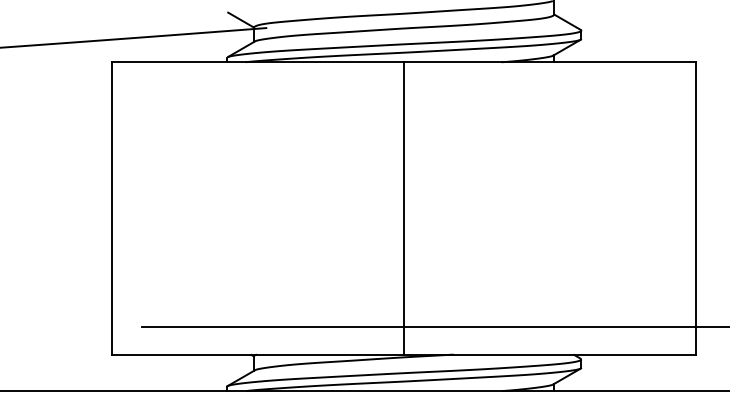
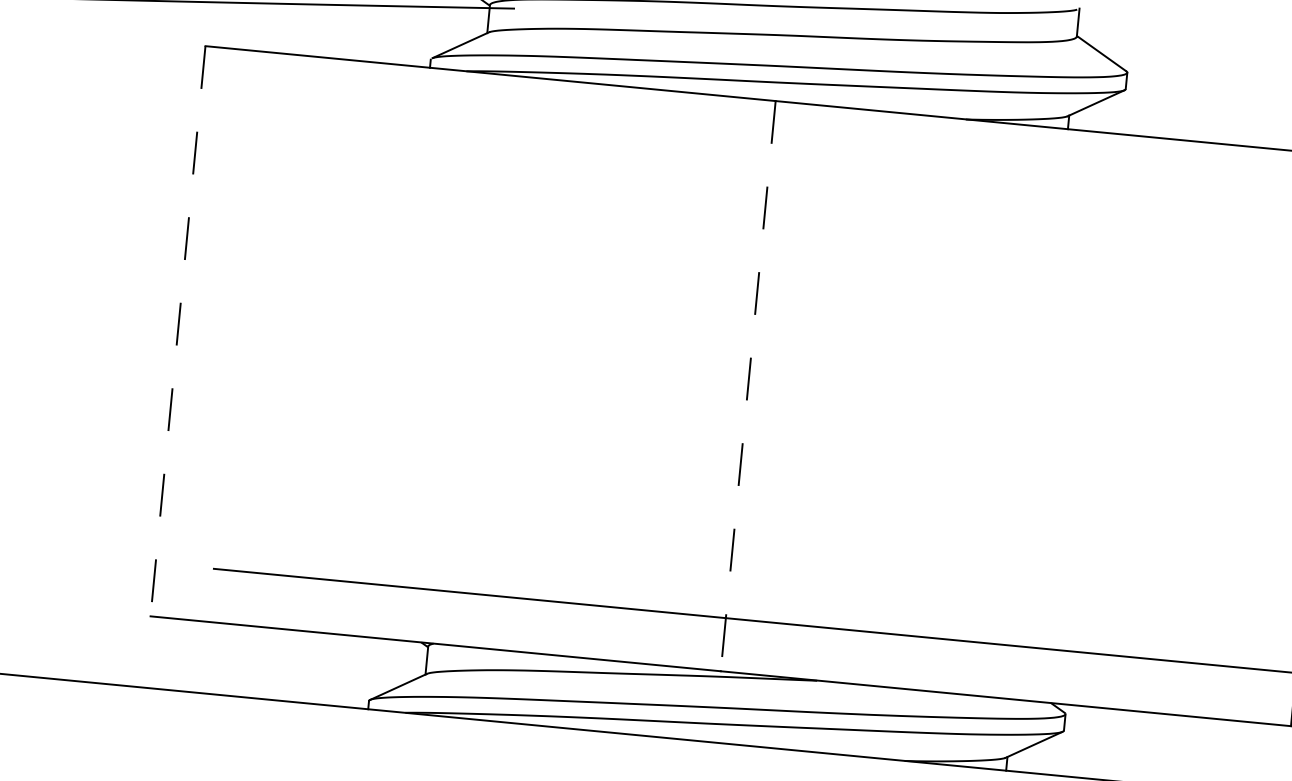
line: (111, 208) -> (177, 331), solid -> dashed
line: (404, 208) -> (748, 386), solid -> dashed

